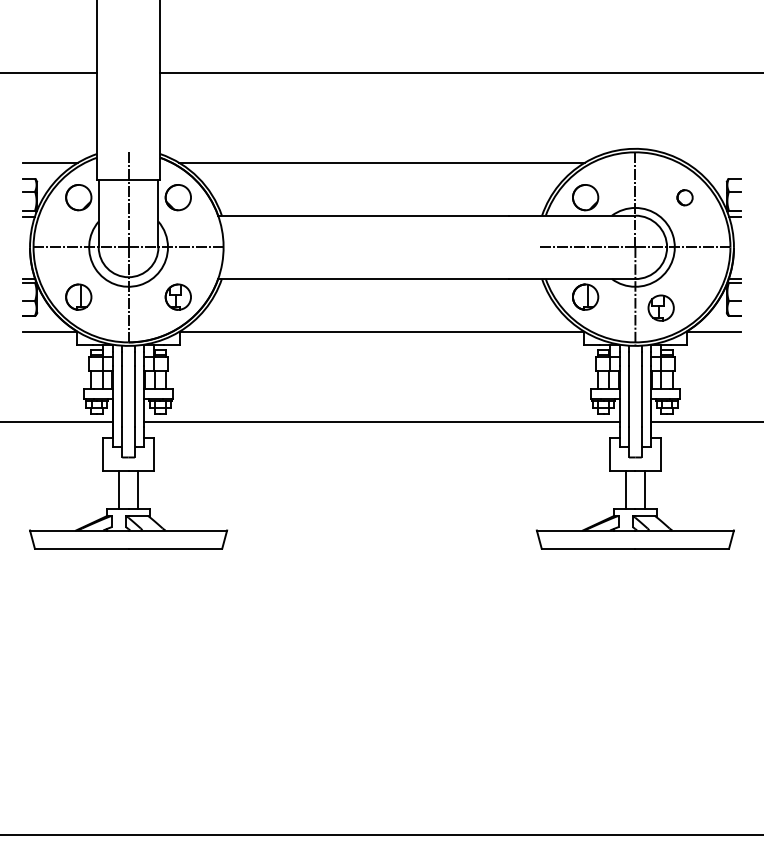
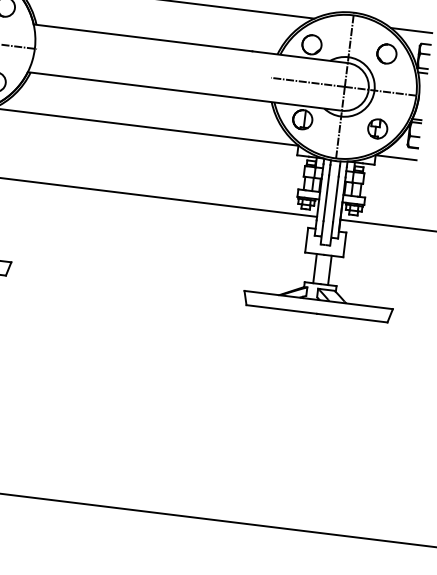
line: (713, 162) -> (411, 30), added
circle: (684, 197) -> (386, 53), size x1.67
part: (660, 307) -> (377, 128), moved

